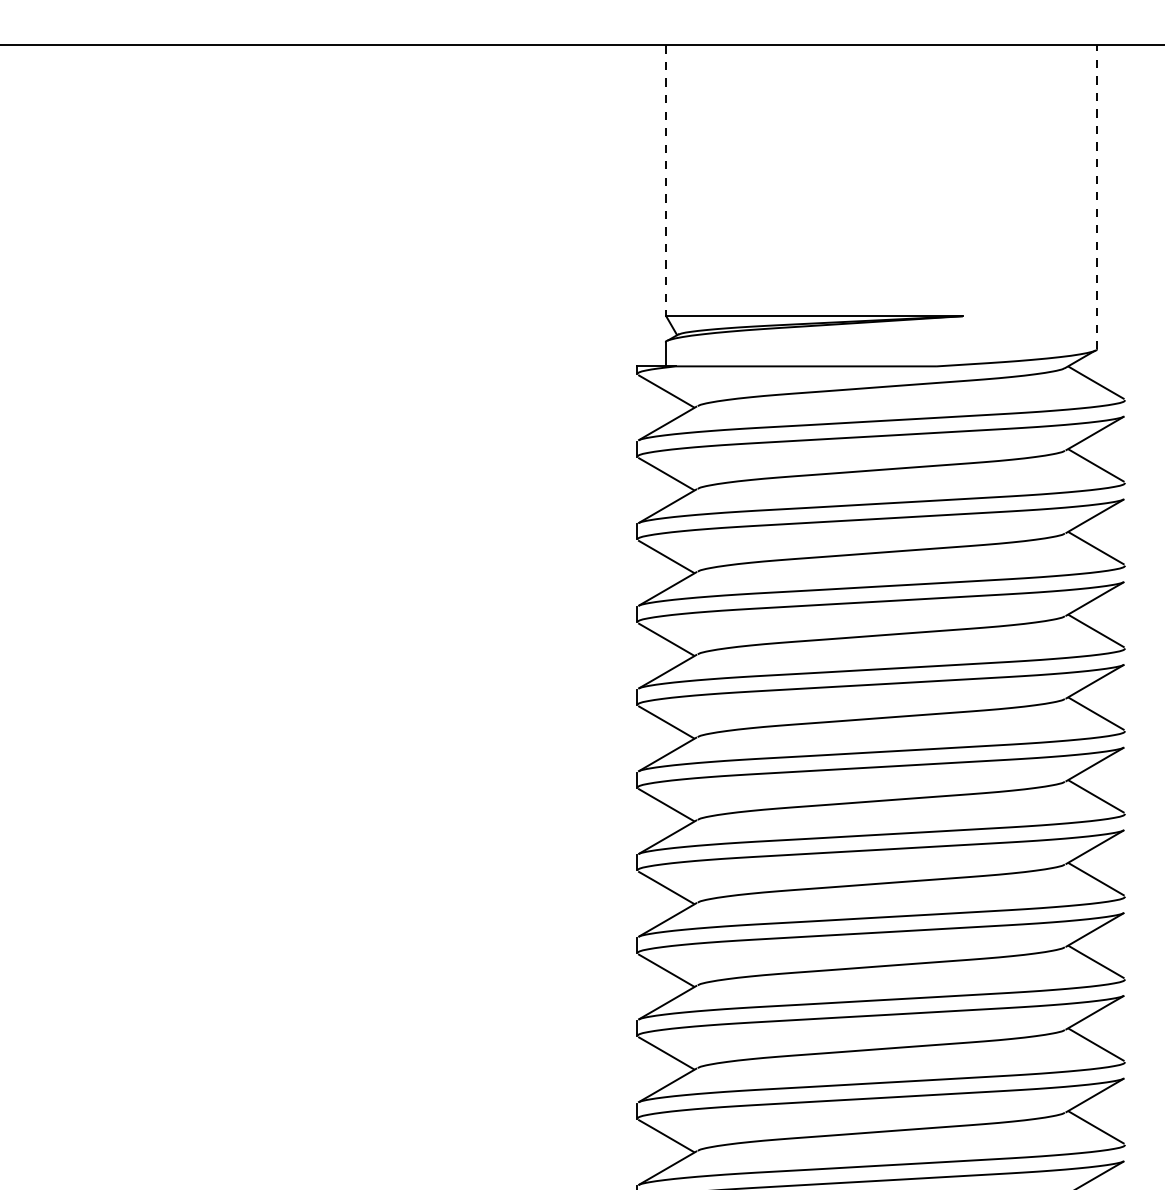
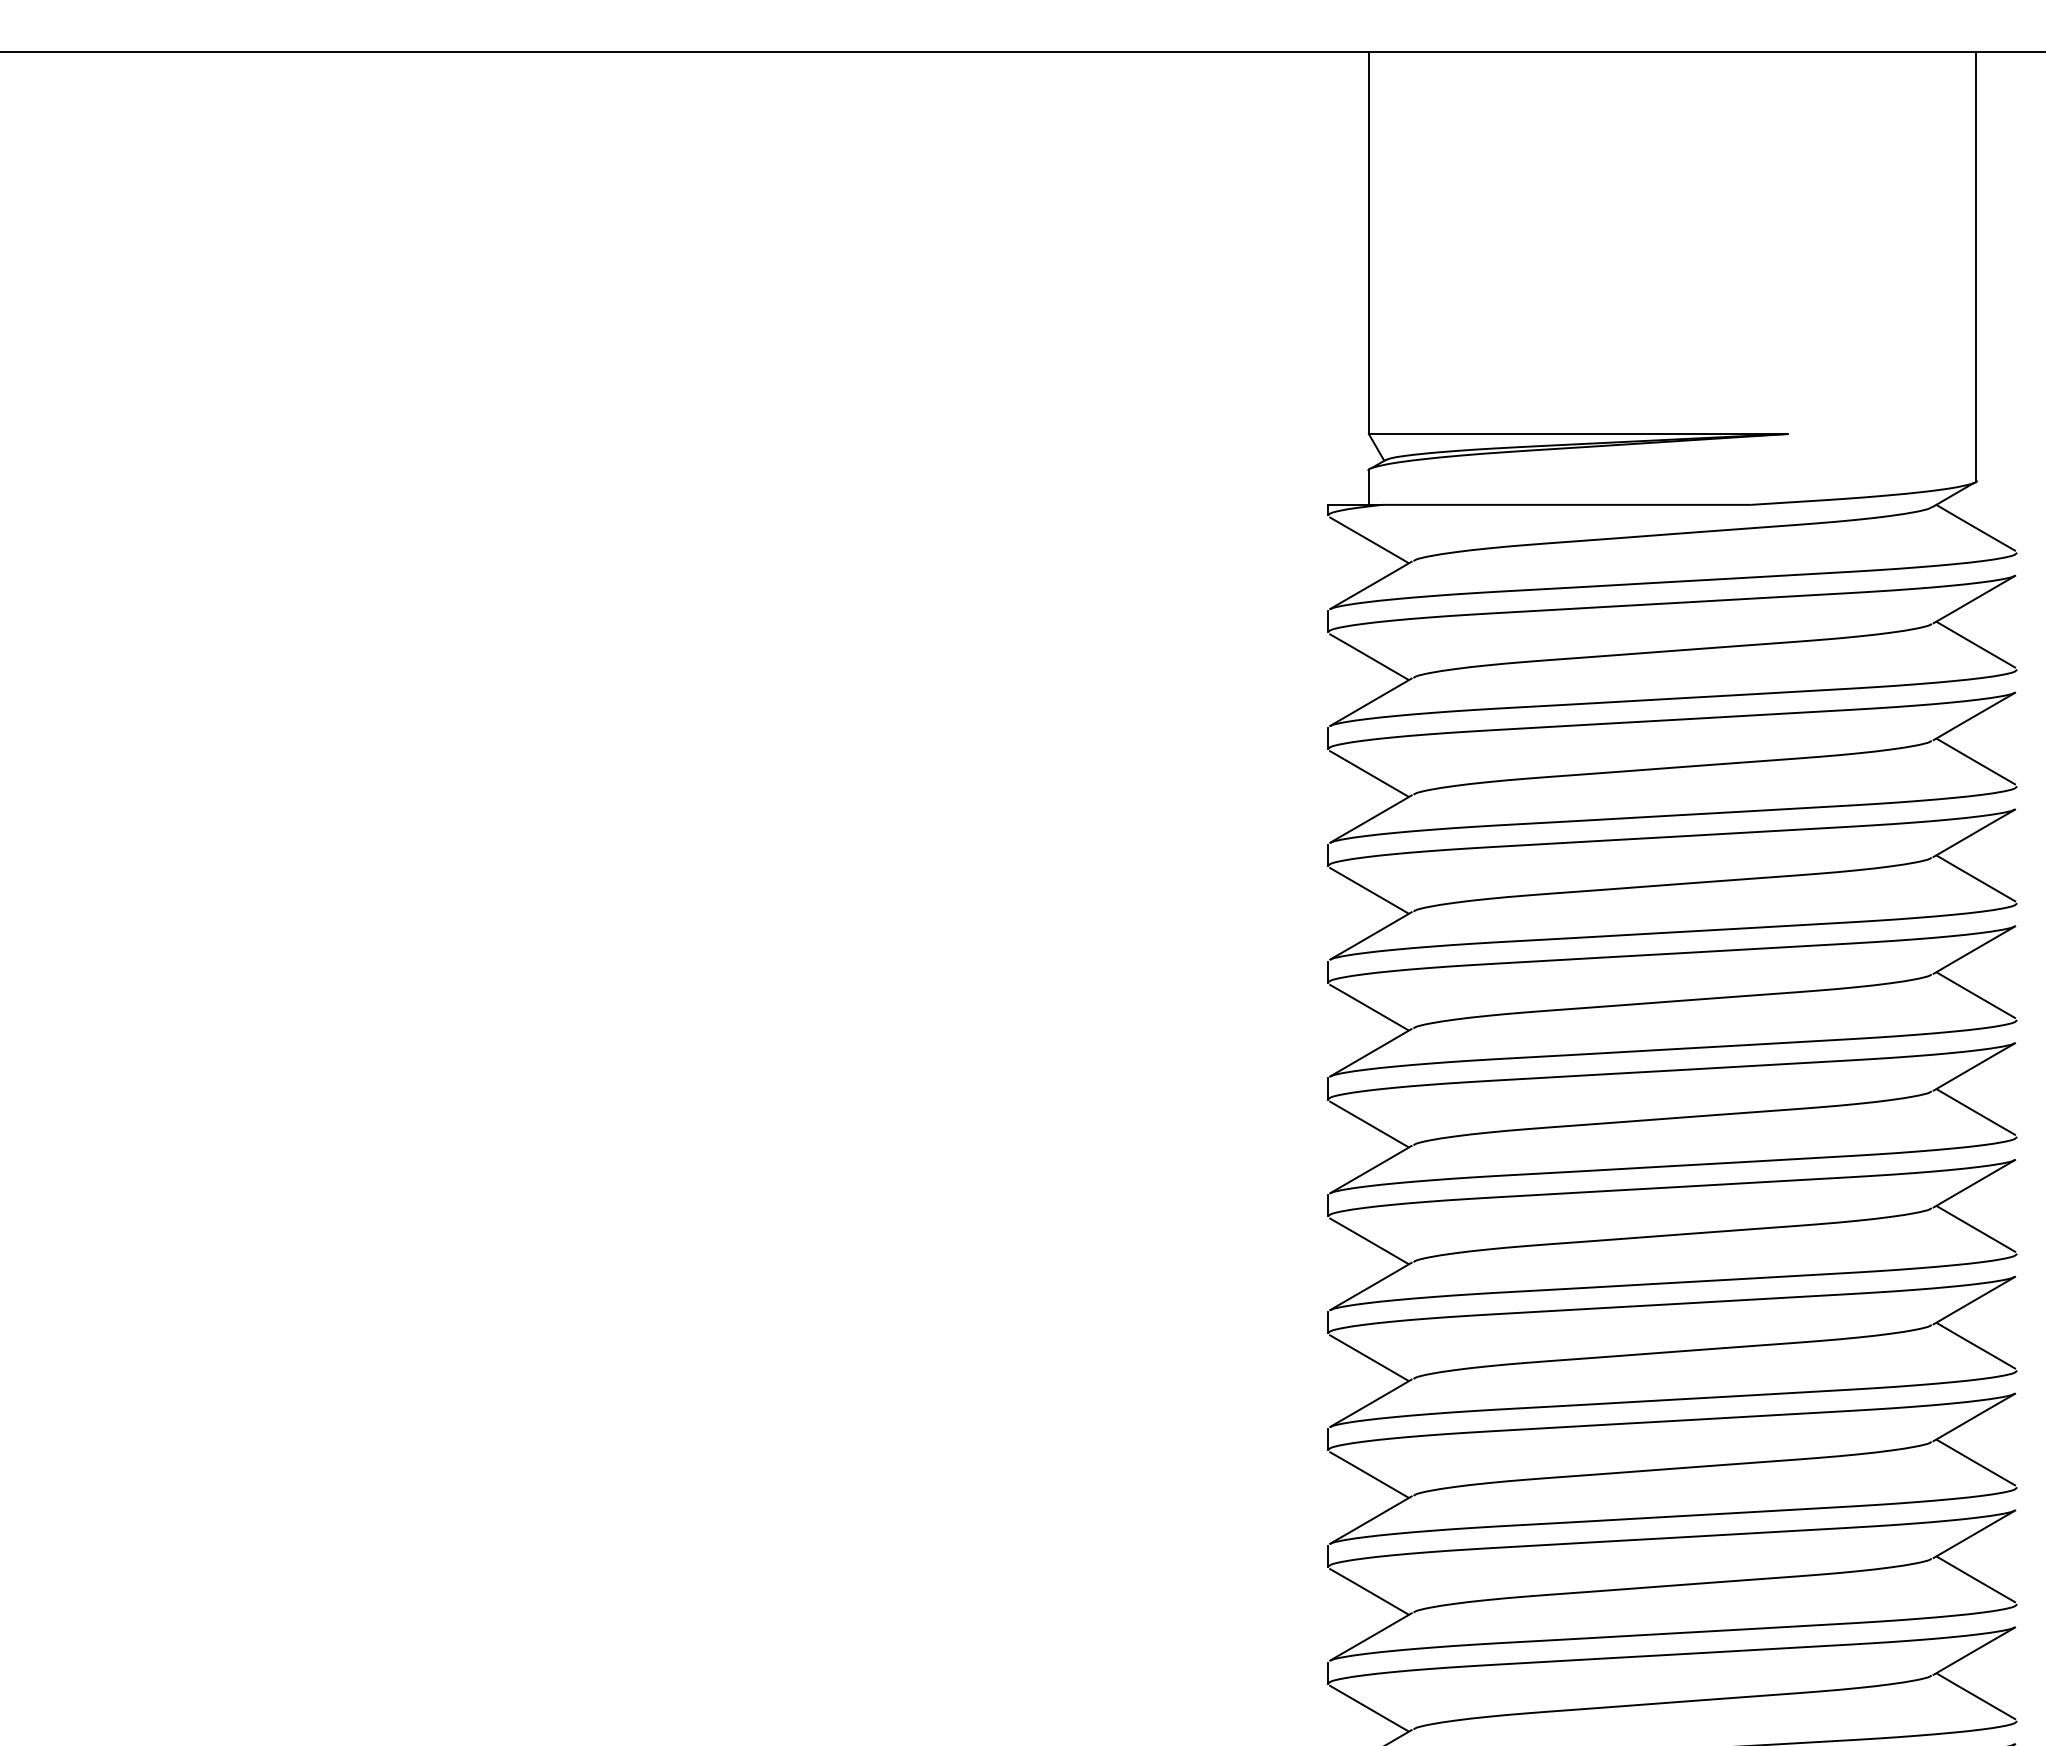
line: (665, 181) -> (1368, 243), dashed -> solid
line: (1096, 197) -> (1976, 266), dashed -> solid

